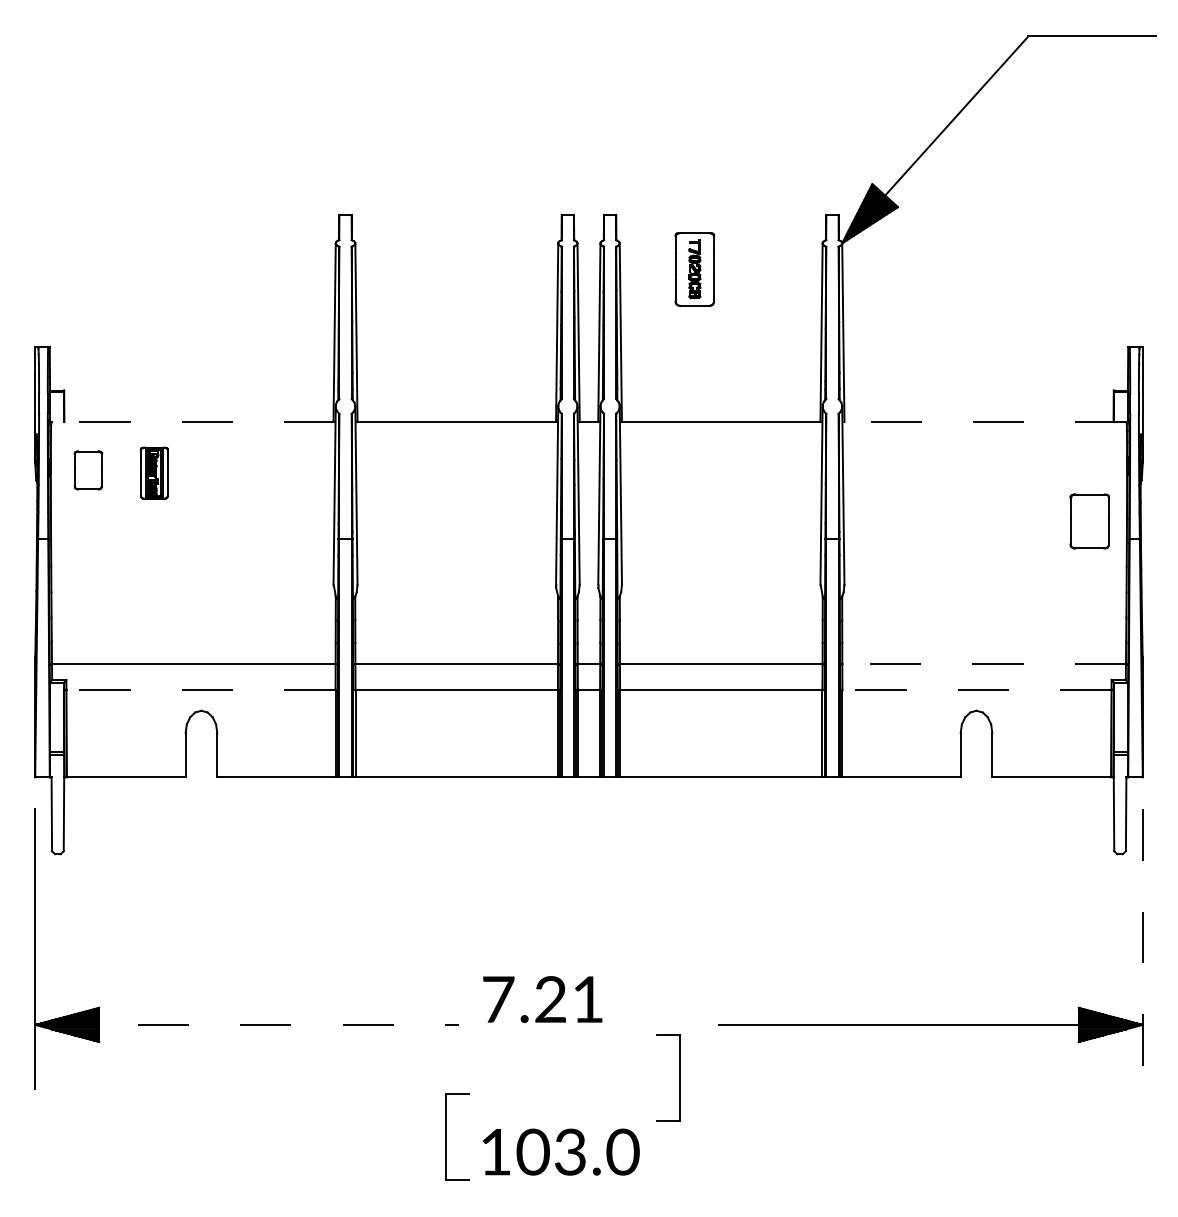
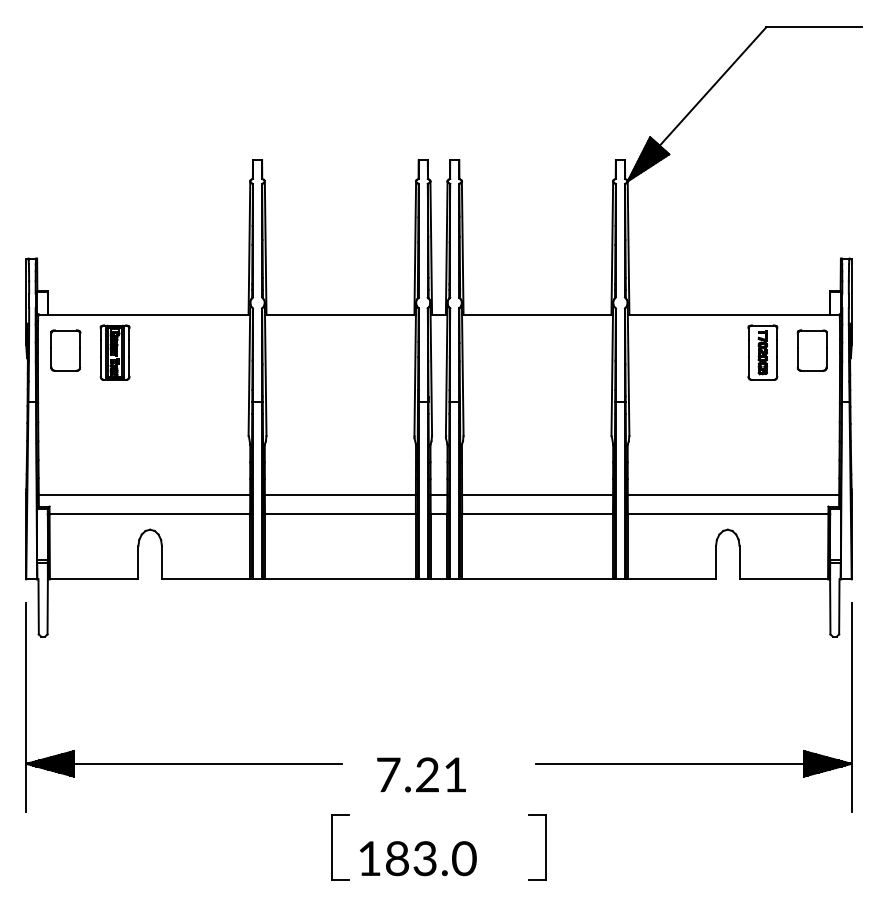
part: (694, 269) -> (762, 352), moved
line: (193, 421) -> (144, 314), dashed -> solid
line: (984, 421) -> (733, 314), dashed -> solid
part: (87, 470) -> (65, 350), size x1.43
part: (153, 472) -> (114, 352), size x1.43
part: (1088, 521) -> (811, 350), moved
line: (984, 663) -> (733, 494), dashed -> solid
line: (200, 689) -> (149, 513), dashed -> solid
line: (976, 689) -> (727, 513), dashed -> solid
line: (1142, 949) -> (851, 707), dashed -> solid
text: (542, 998) -> (421, 774), moved
line: (247, 1024) -> (184, 763), dashed -> solid
part: (679, 1078) -> (545, 847), moved
text: (533, 1151) -> (397, 858), 103.0 -> 183.0

